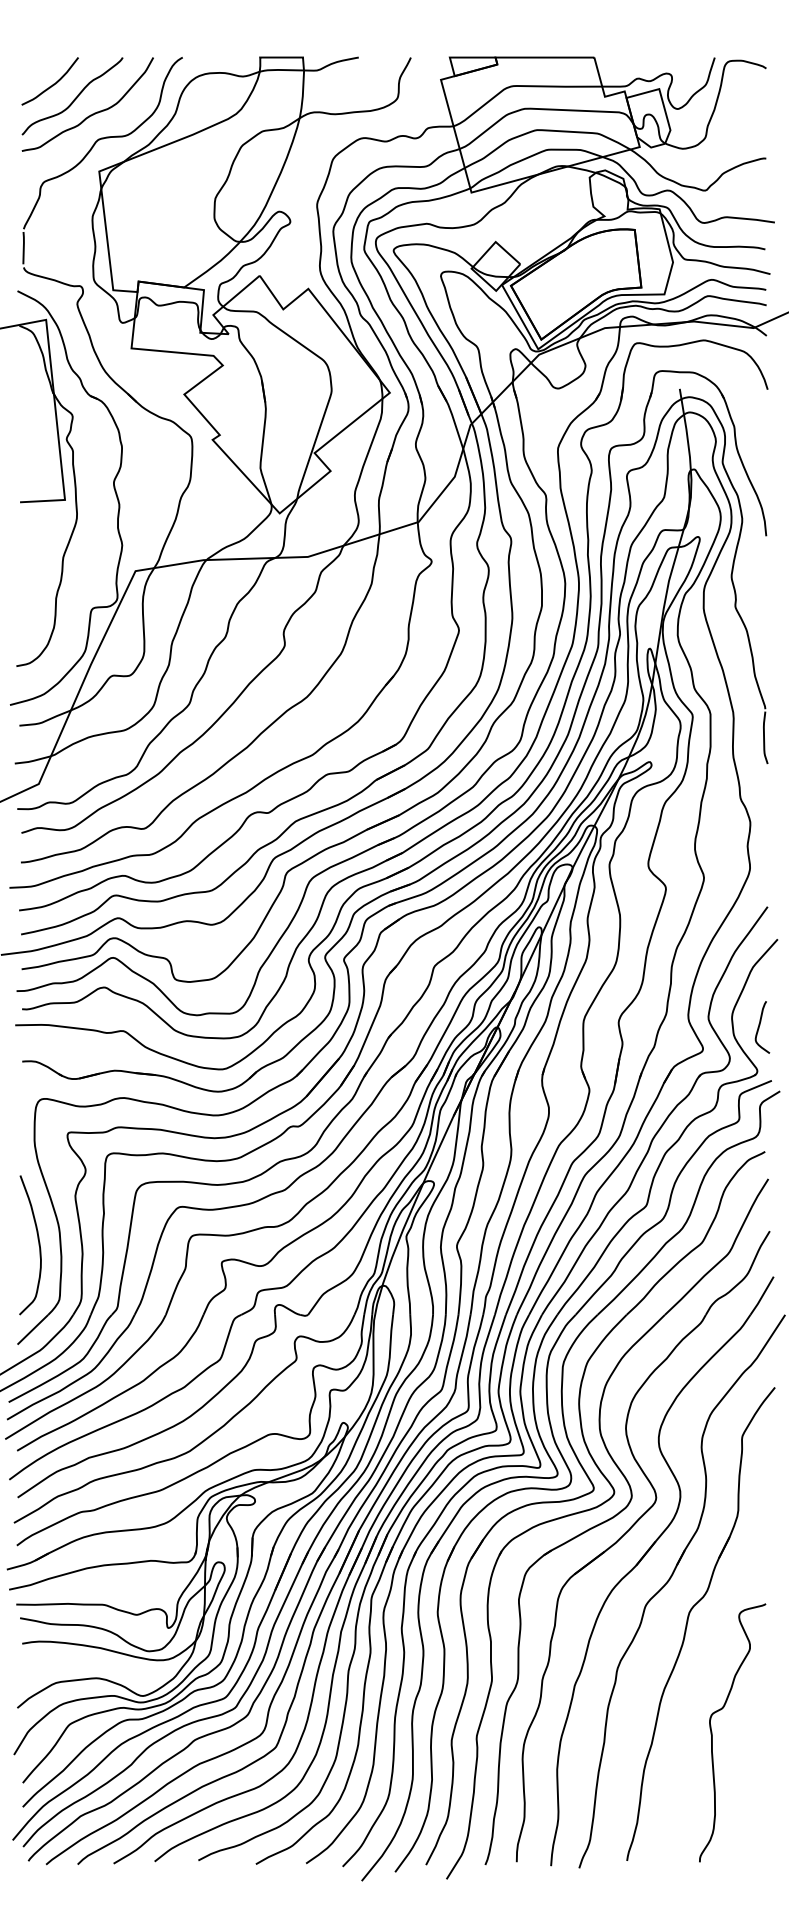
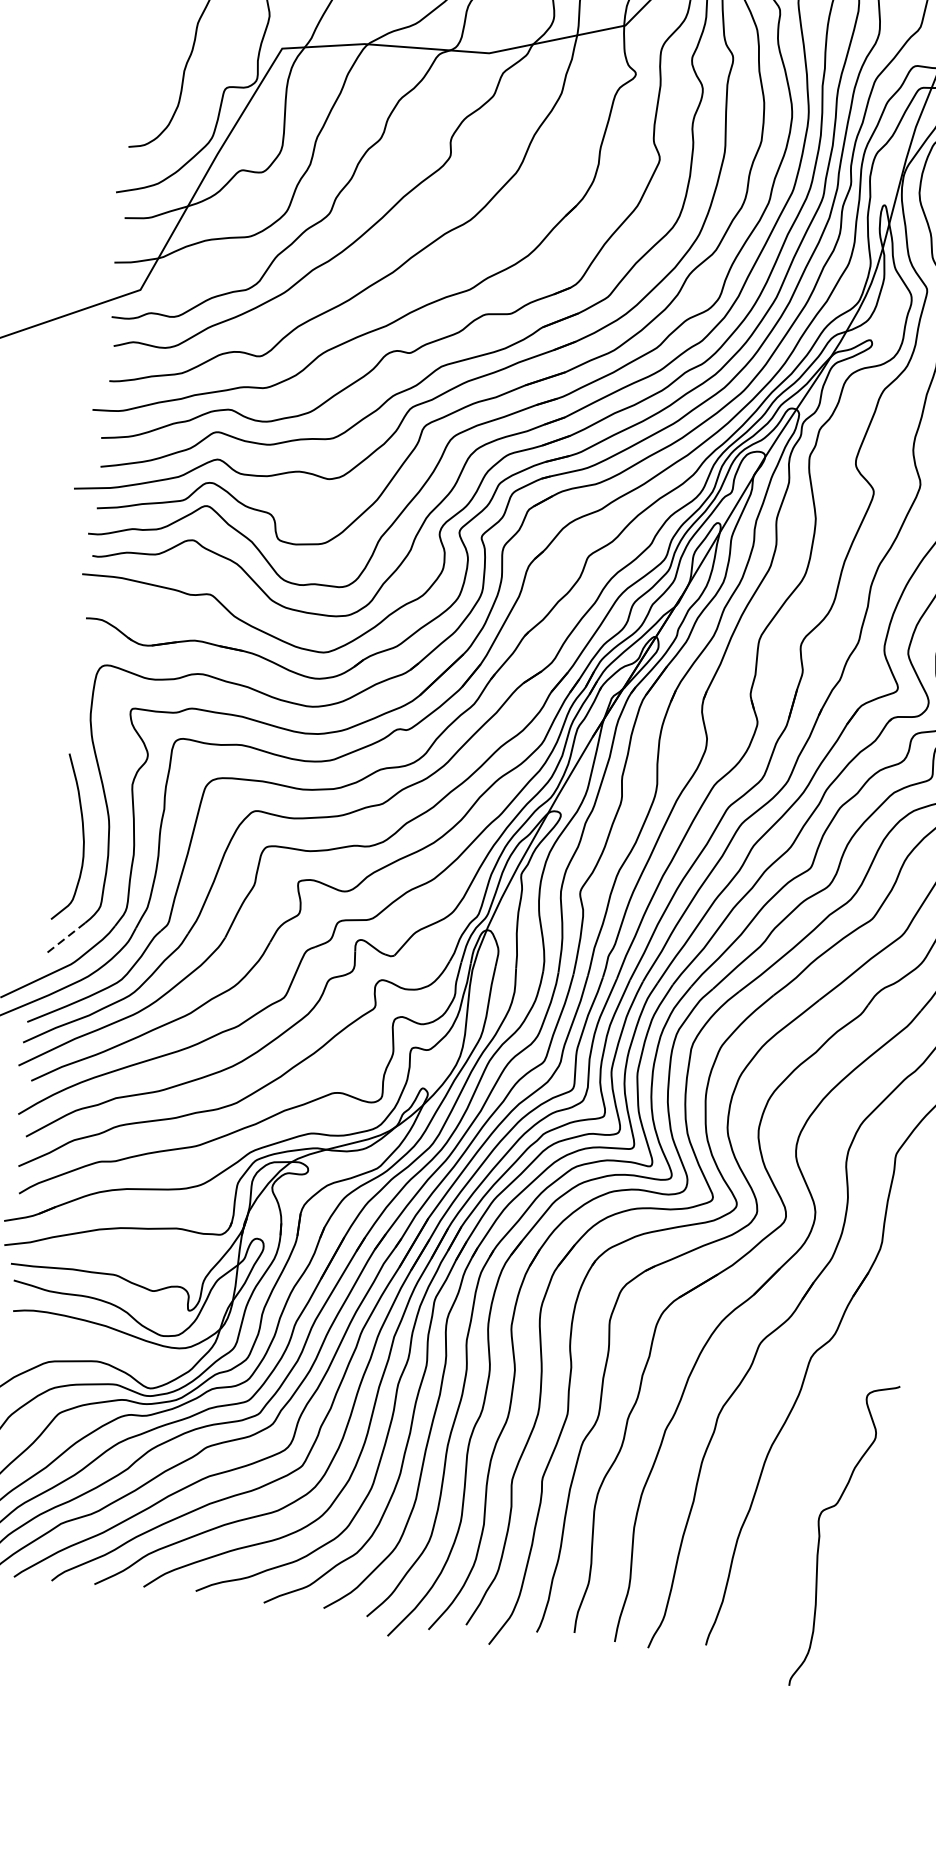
line: (32, 1330) -> (64, 939), solid -> dashed
curve: (712, 1732) -> (820, 1532), moved

